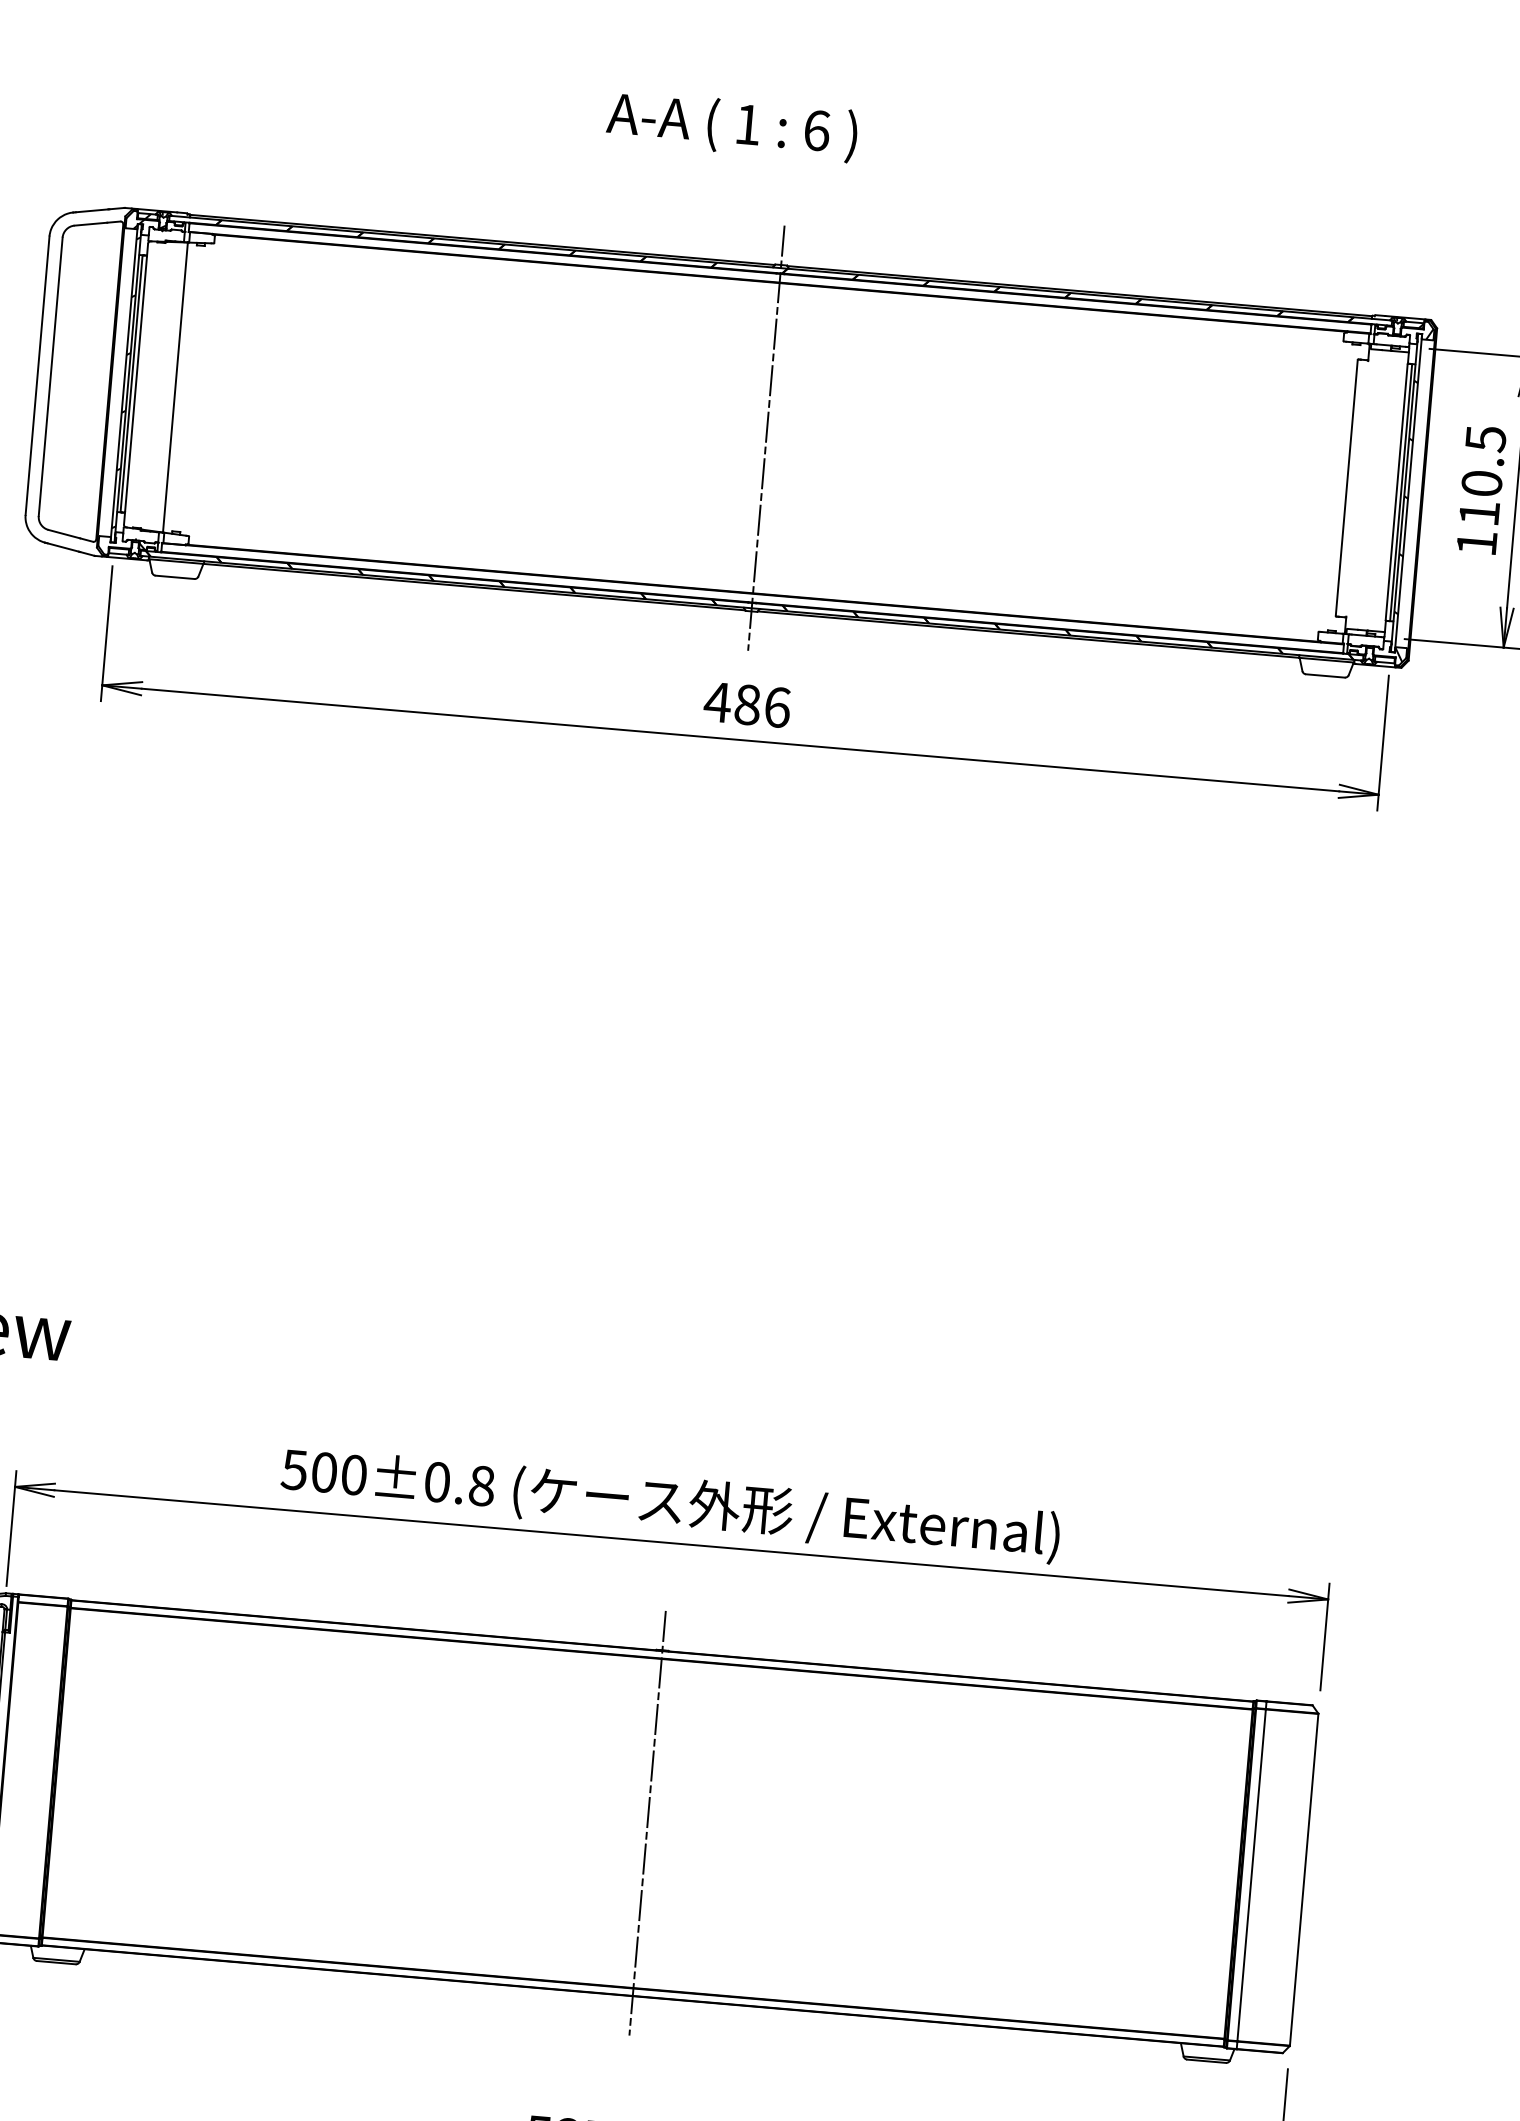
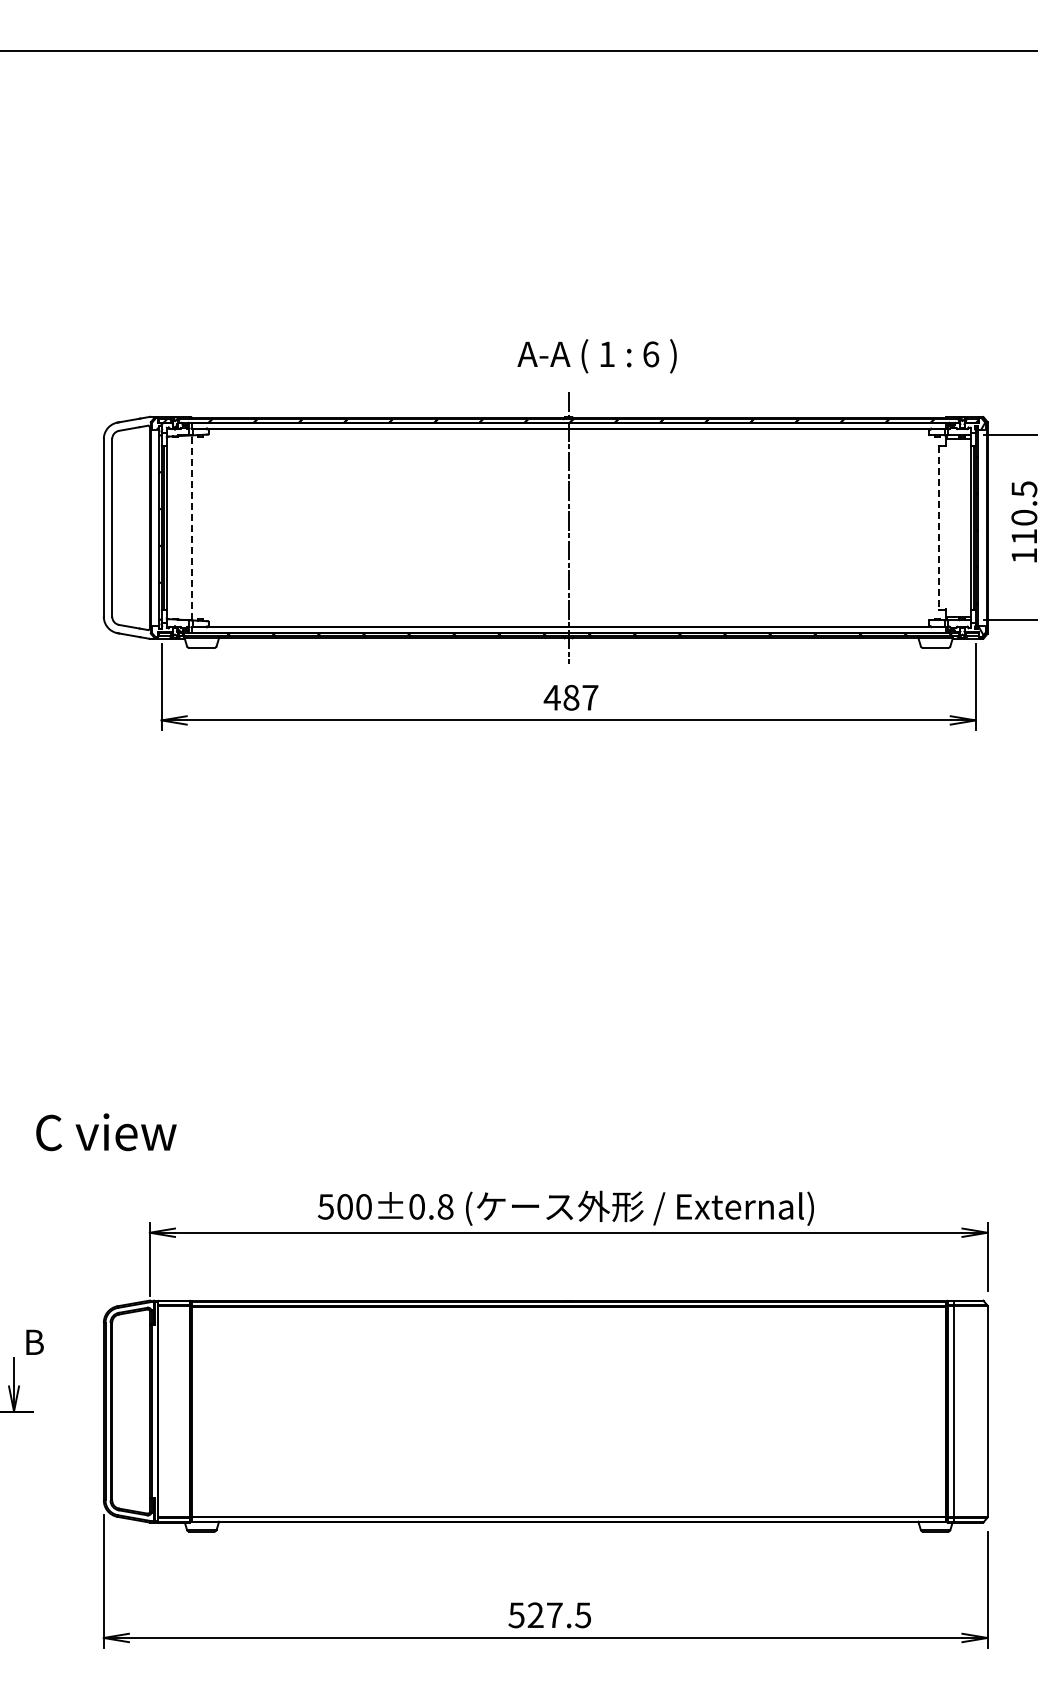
text: (731, 126) -> (596, 356), moved
line: (175, 386) -> (191, 527), solid -> dashed
line: (1346, 487) -> (938, 527), solid -> dashed
text: (777, 707) -> (590, 697), 486 -> 487
line: (647, 1821) -> (568, 1410), removed

